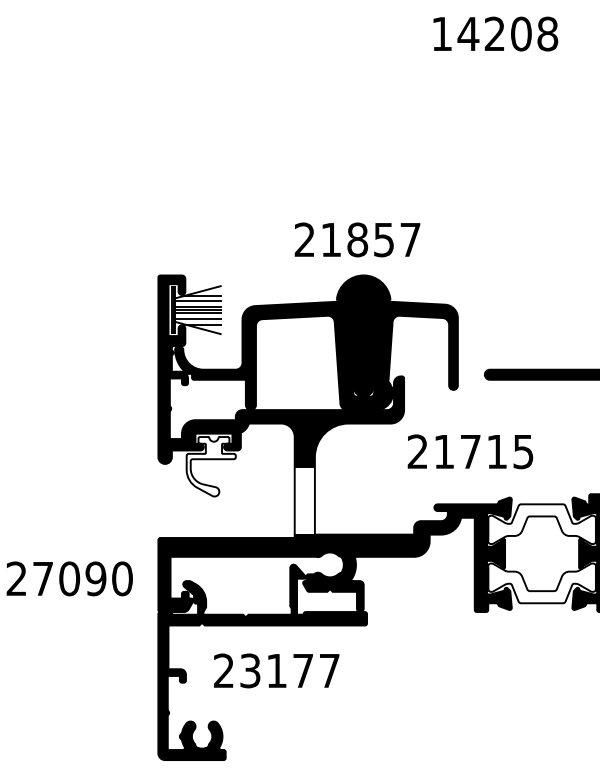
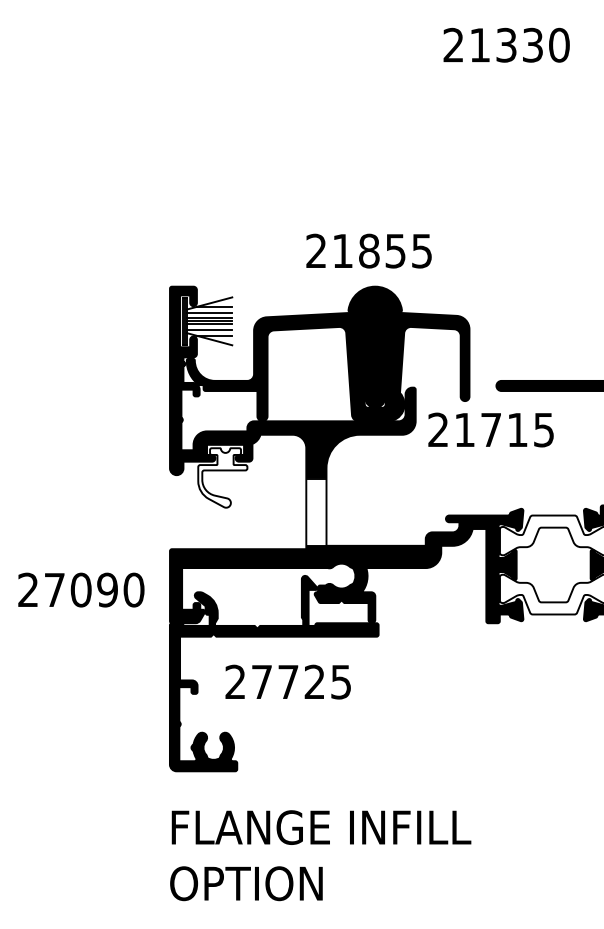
text: (494, 33) -> (506, 44), 14208 -> 21330
text: (409, 240) -> (421, 251), 21857 -> 21855
text: (469, 451) -> (490, 429), moved
text: (289, 670) -> (301, 681), 23177 -> 27725

